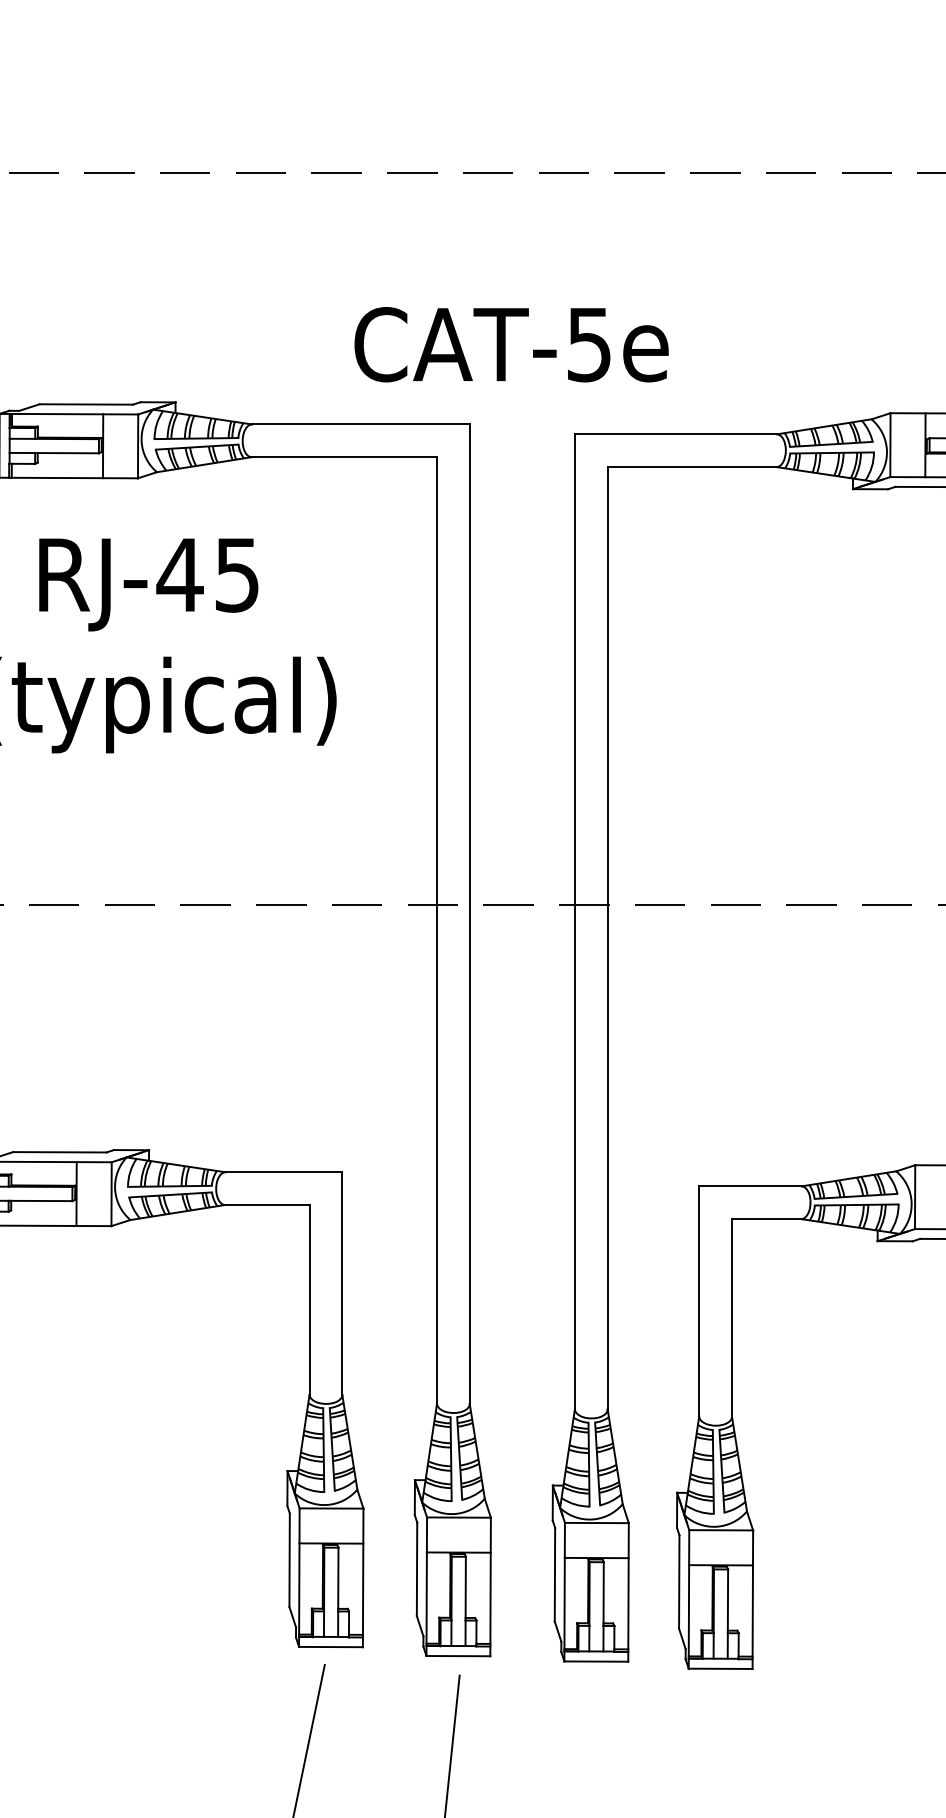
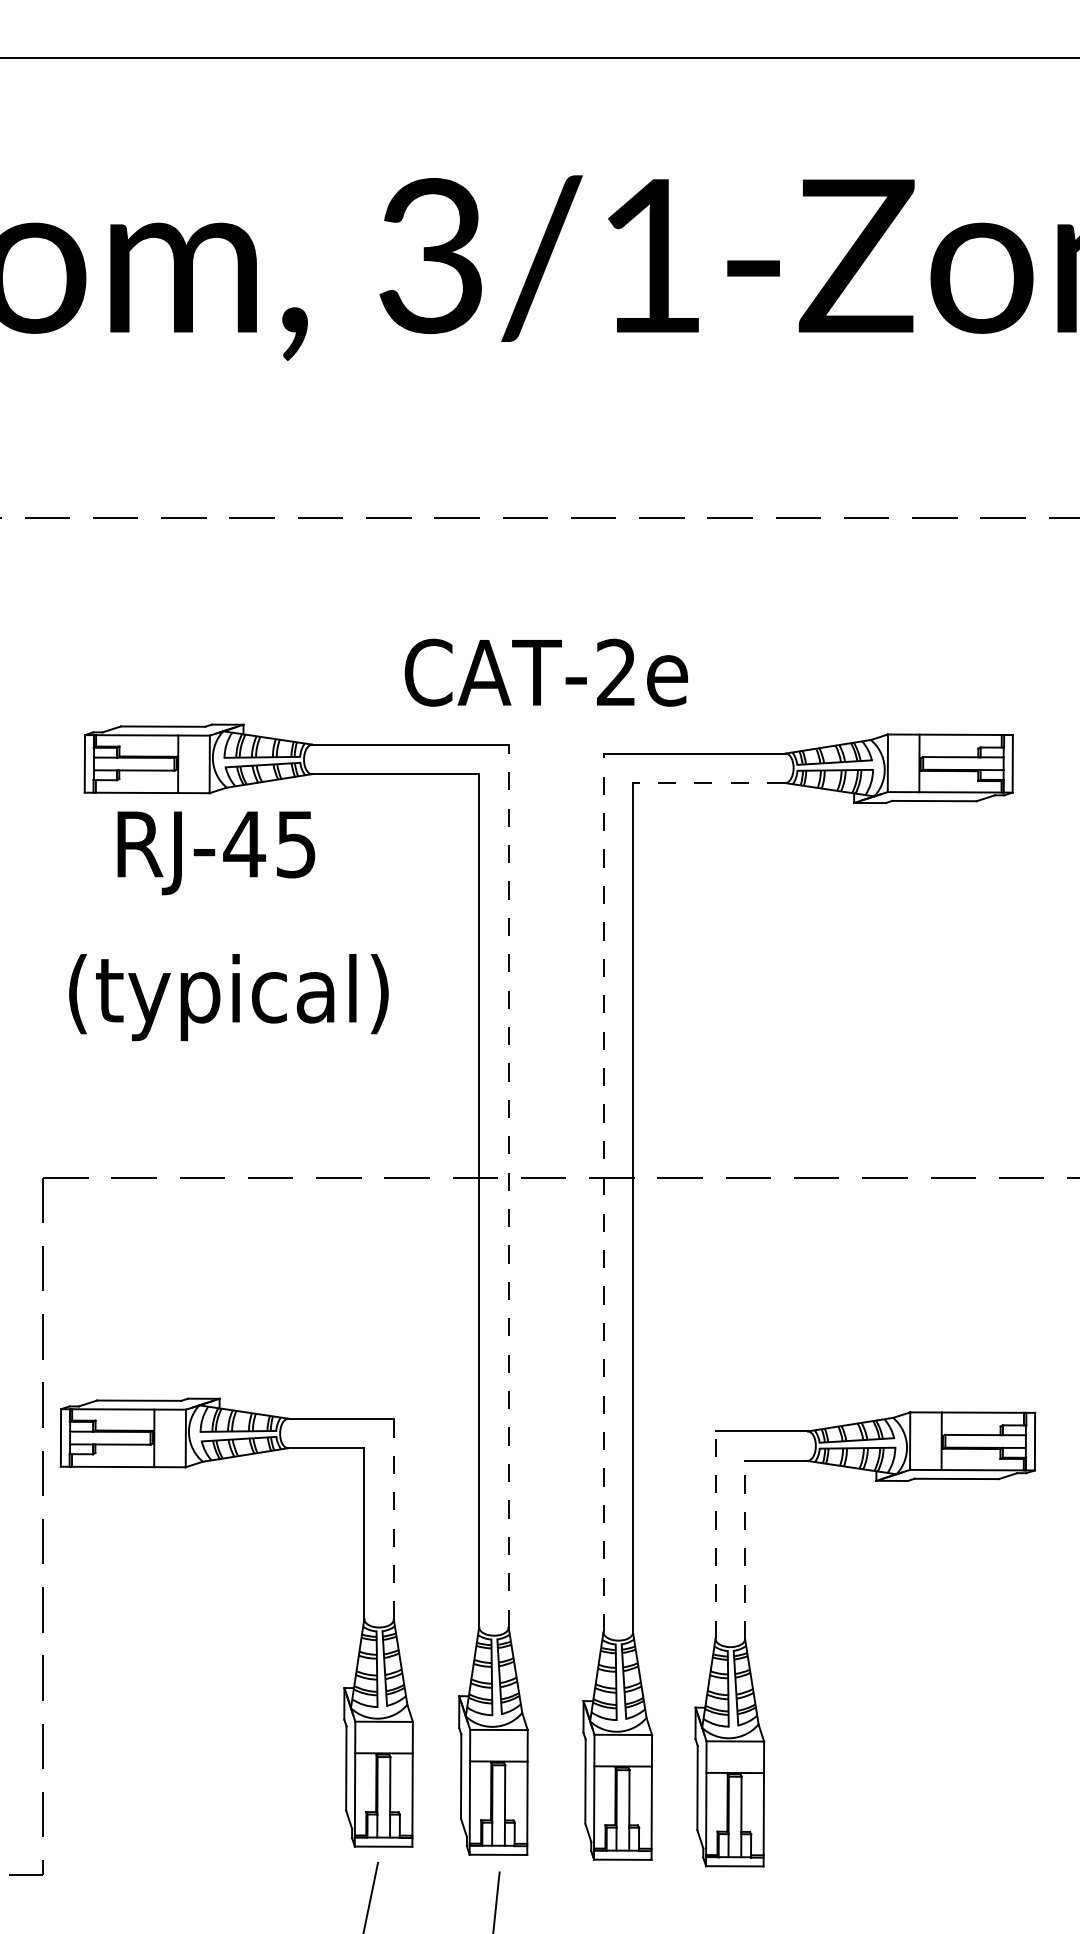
text: (589, 344) -> (616, 672), CAT-5e -> CAT-2e
line: (691, 467) -> (708, 783), solid -> dashed
text: (148, 585) -> (216, 853), moved
line: (469, 914) -> (508, 1186), solid -> dashed
line: (574, 921) -> (603, 1192), solid -> dashed
line: (341, 1282) -> (393, 1518), solid -> dashed
line: (699, 1301) -> (715, 1535), solid -> dashed
line: (732, 1317) -> (745, 1549), solid -> dashed

